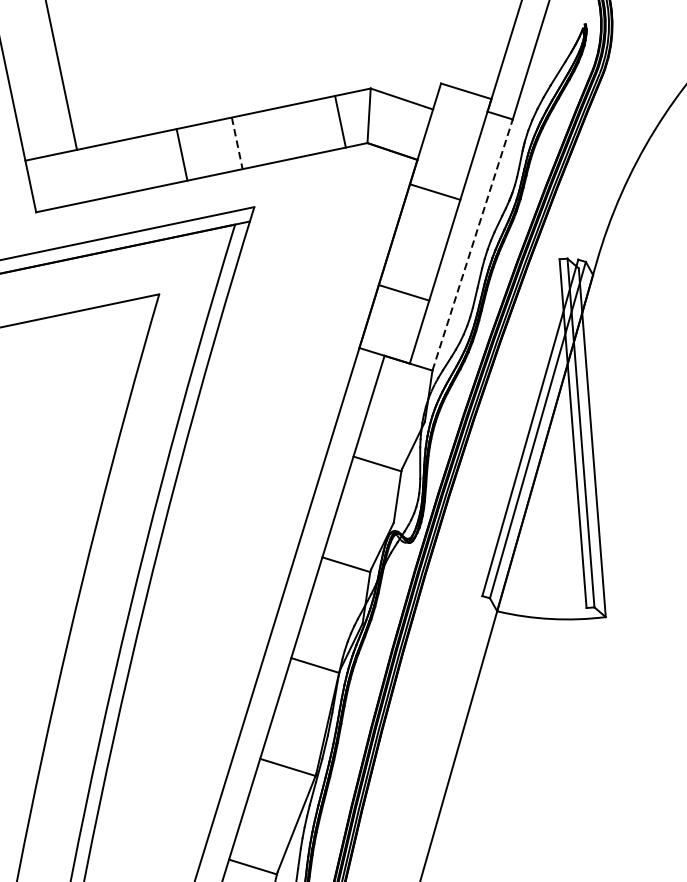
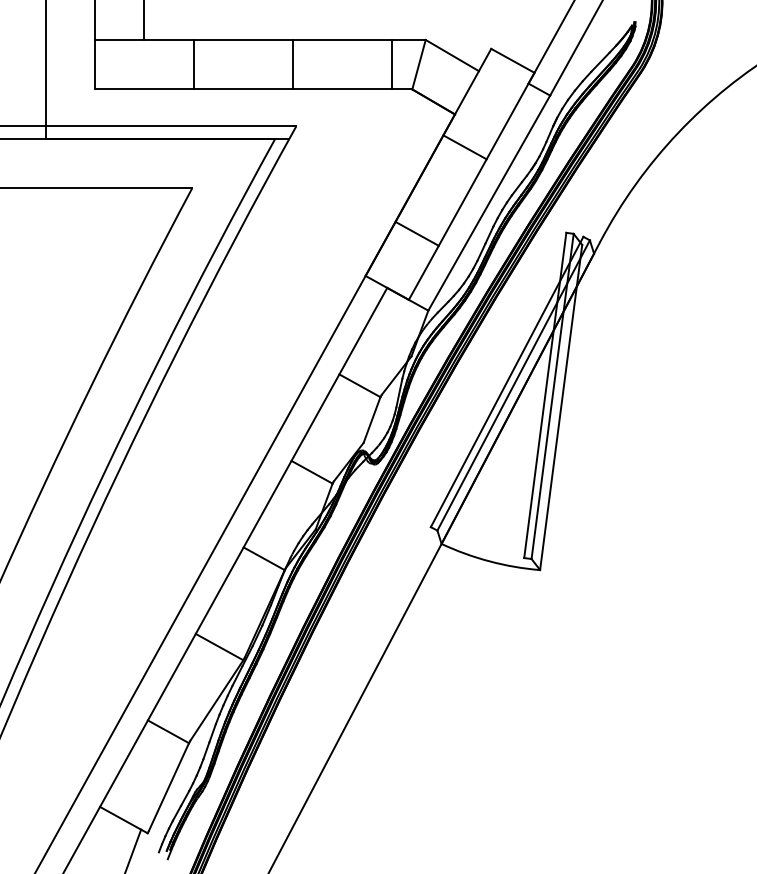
line: (236, 143) -> (292, 64), dashed -> solid
line: (181, 154) -> (193, 64), moved
line: (472, 245) -> (489, 203), dashed -> solid

